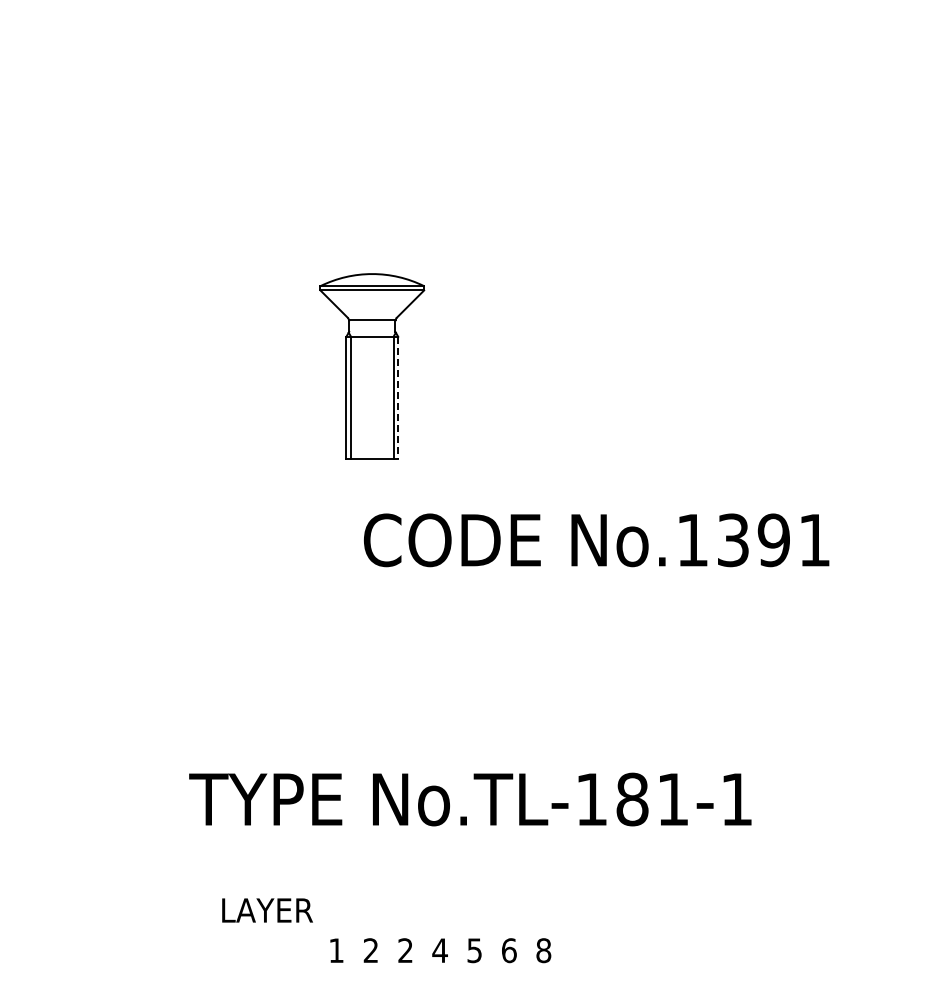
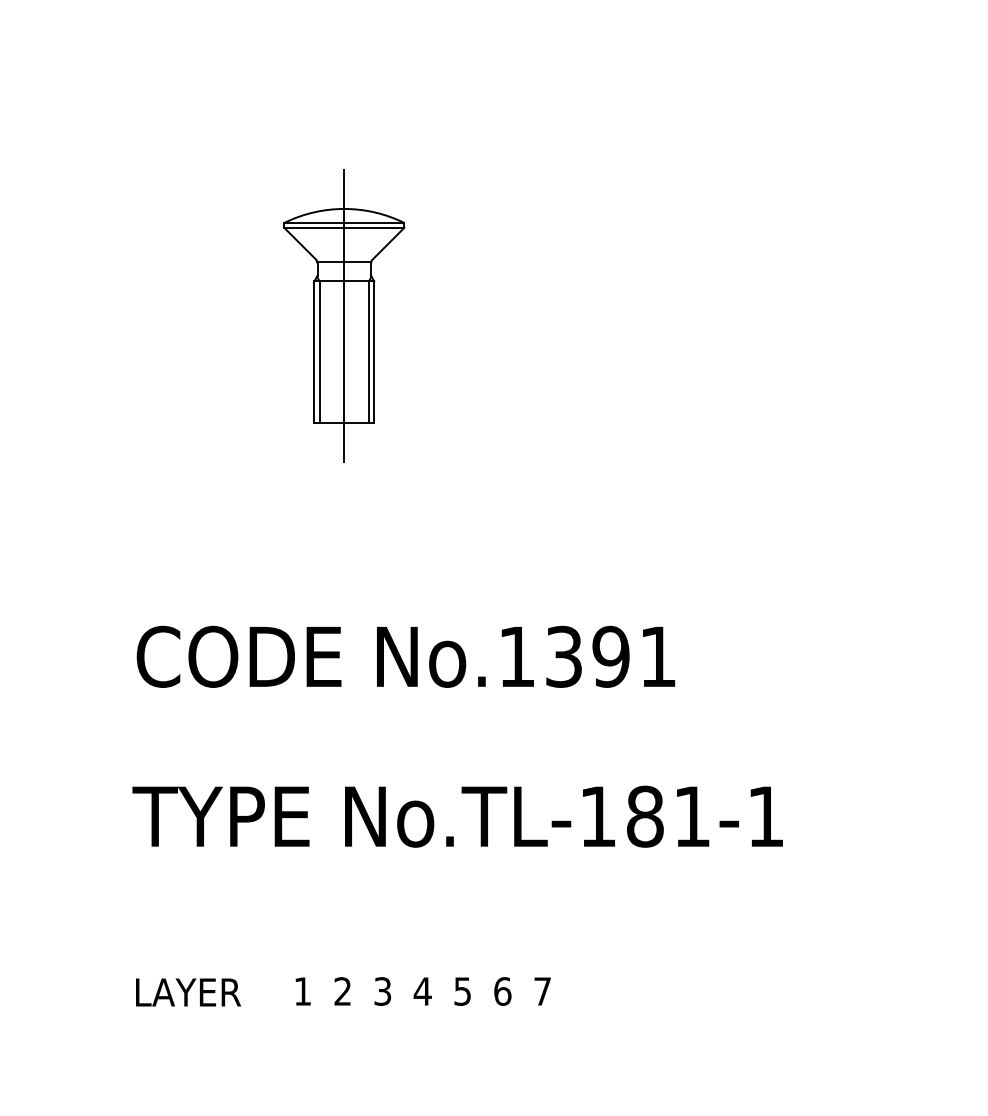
line: (372, 366) -> (344, 315), added
line: (398, 398) -> (374, 352), dashed -> solid
text: (596, 540) -> (405, 657), moved
text: (267, 910) -> (188, 992), moved
text: (405, 950) -> (382, 991), 2 -> 3
text: (543, 950) -> (542, 991), 8 -> 7

